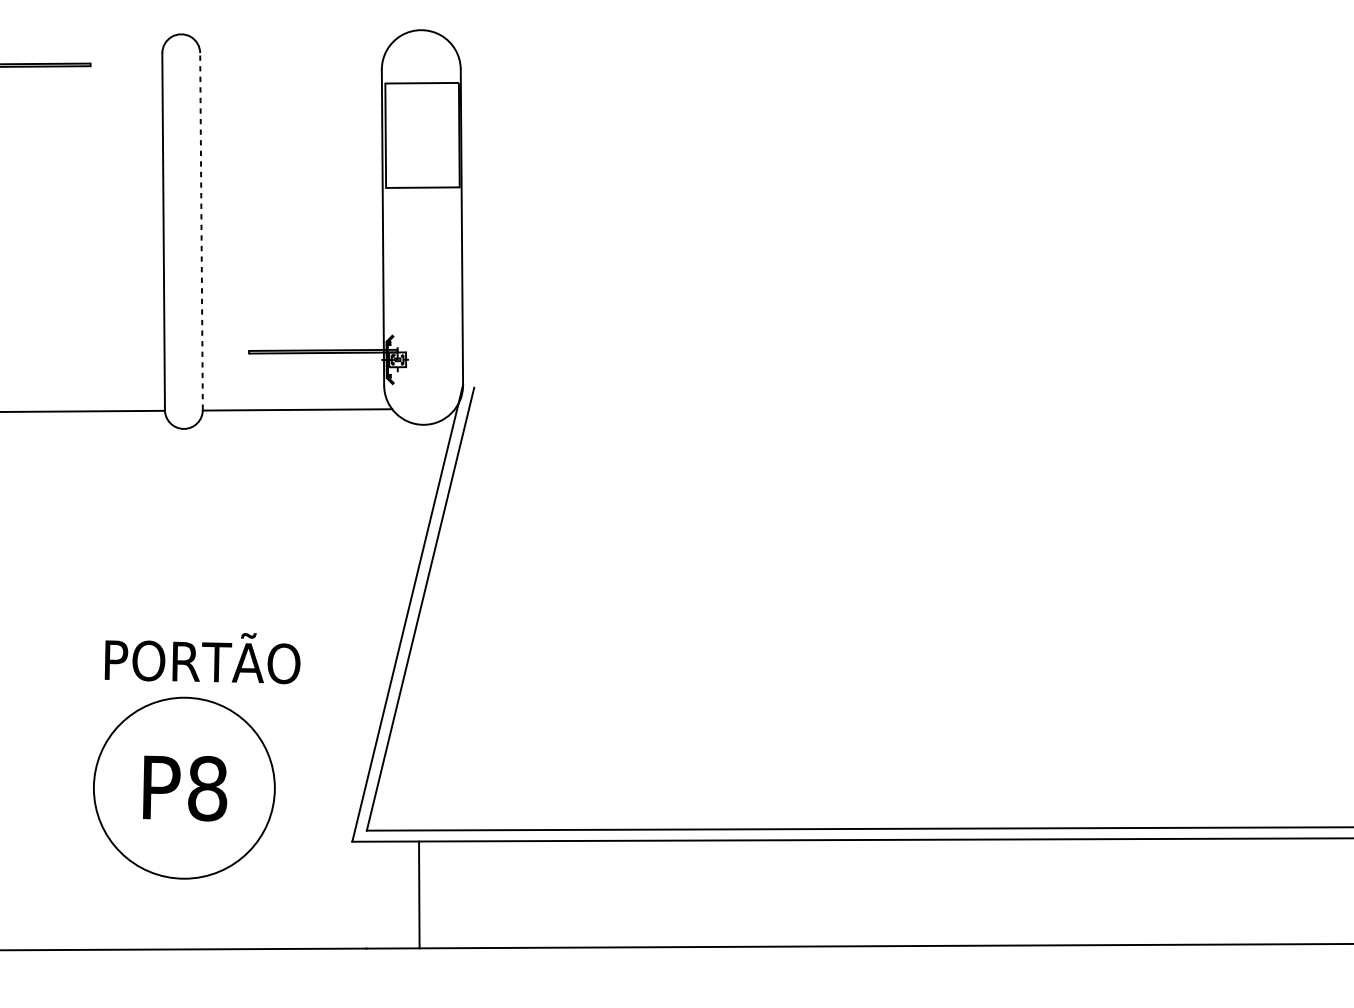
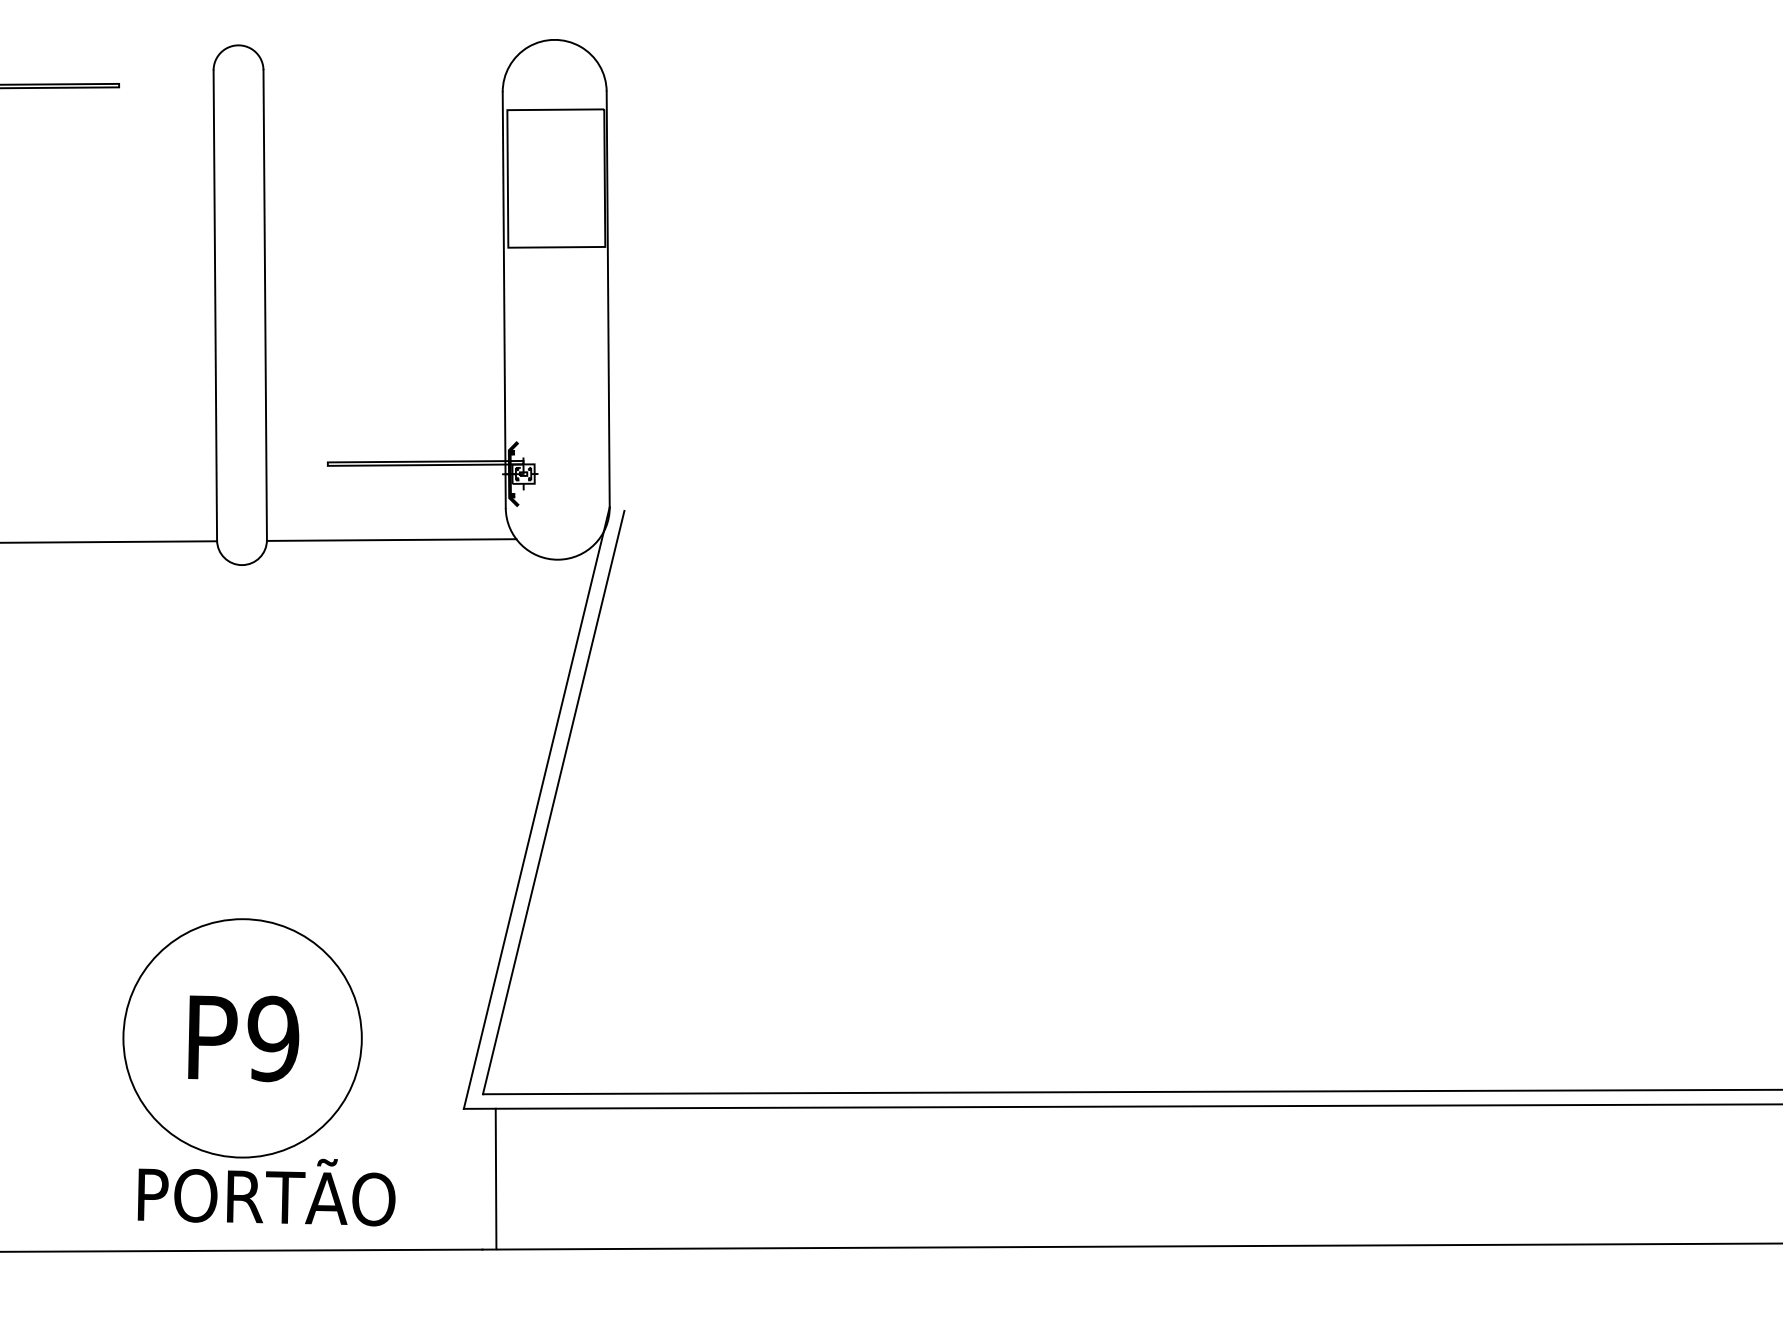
line: (201, 231) -> (265, 305), dashed -> solid
text: (202, 658) -> (266, 1192), moved
text: (207, 788) -> (273, 1038), P8 -> P9
line: (418, 894) -> (495, 1178), moved

